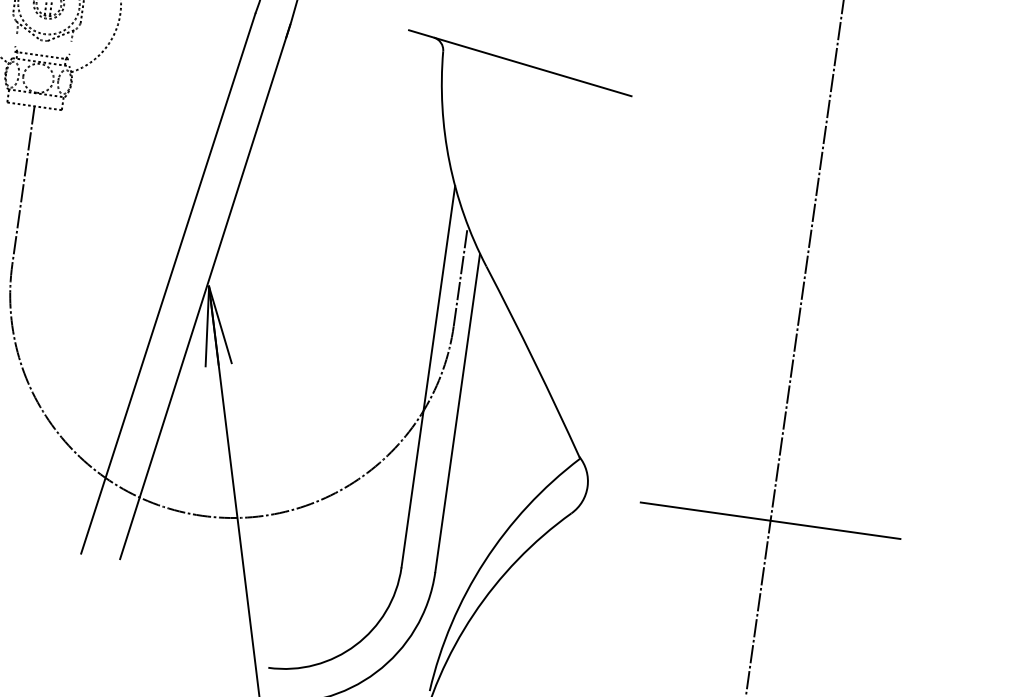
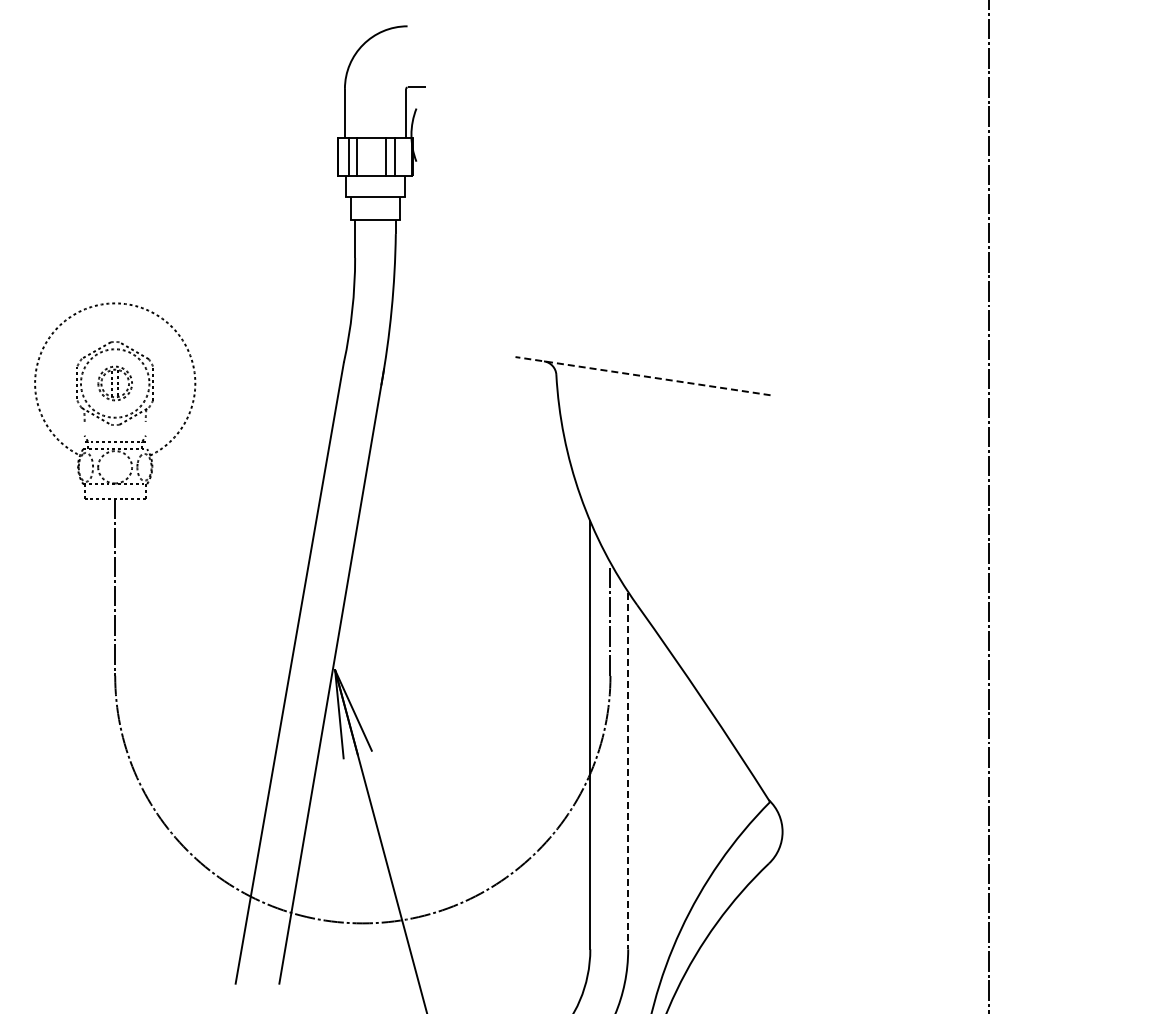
line: (520, 63) -> (643, 376), solid -> dashed
line: (457, 413) -> (628, 771), solid -> dashed
line: (770, 520) -> (988, 840), removed

